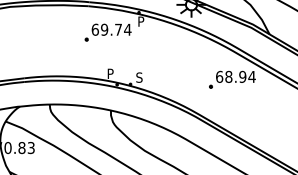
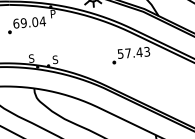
text: (118, 29) -> (35, 21), 69.74 -> 69.04
text: (110, 73) -> (31, 58), P -> S
text: (235, 76) -> (133, 52), 68.94 -> 57.43

